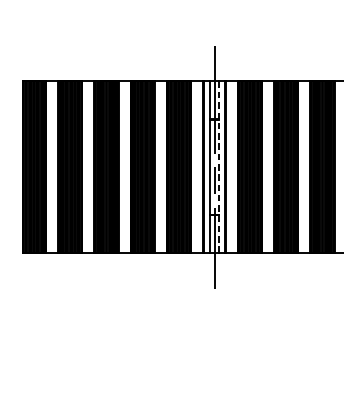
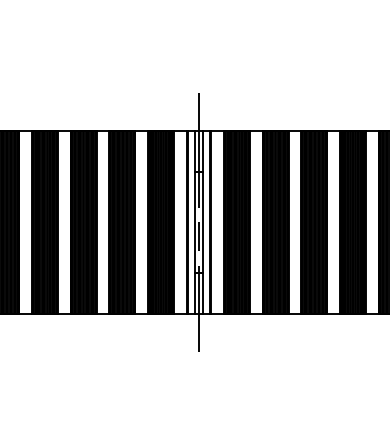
line: (218, 167) -> (203, 222), dashed -> solid

